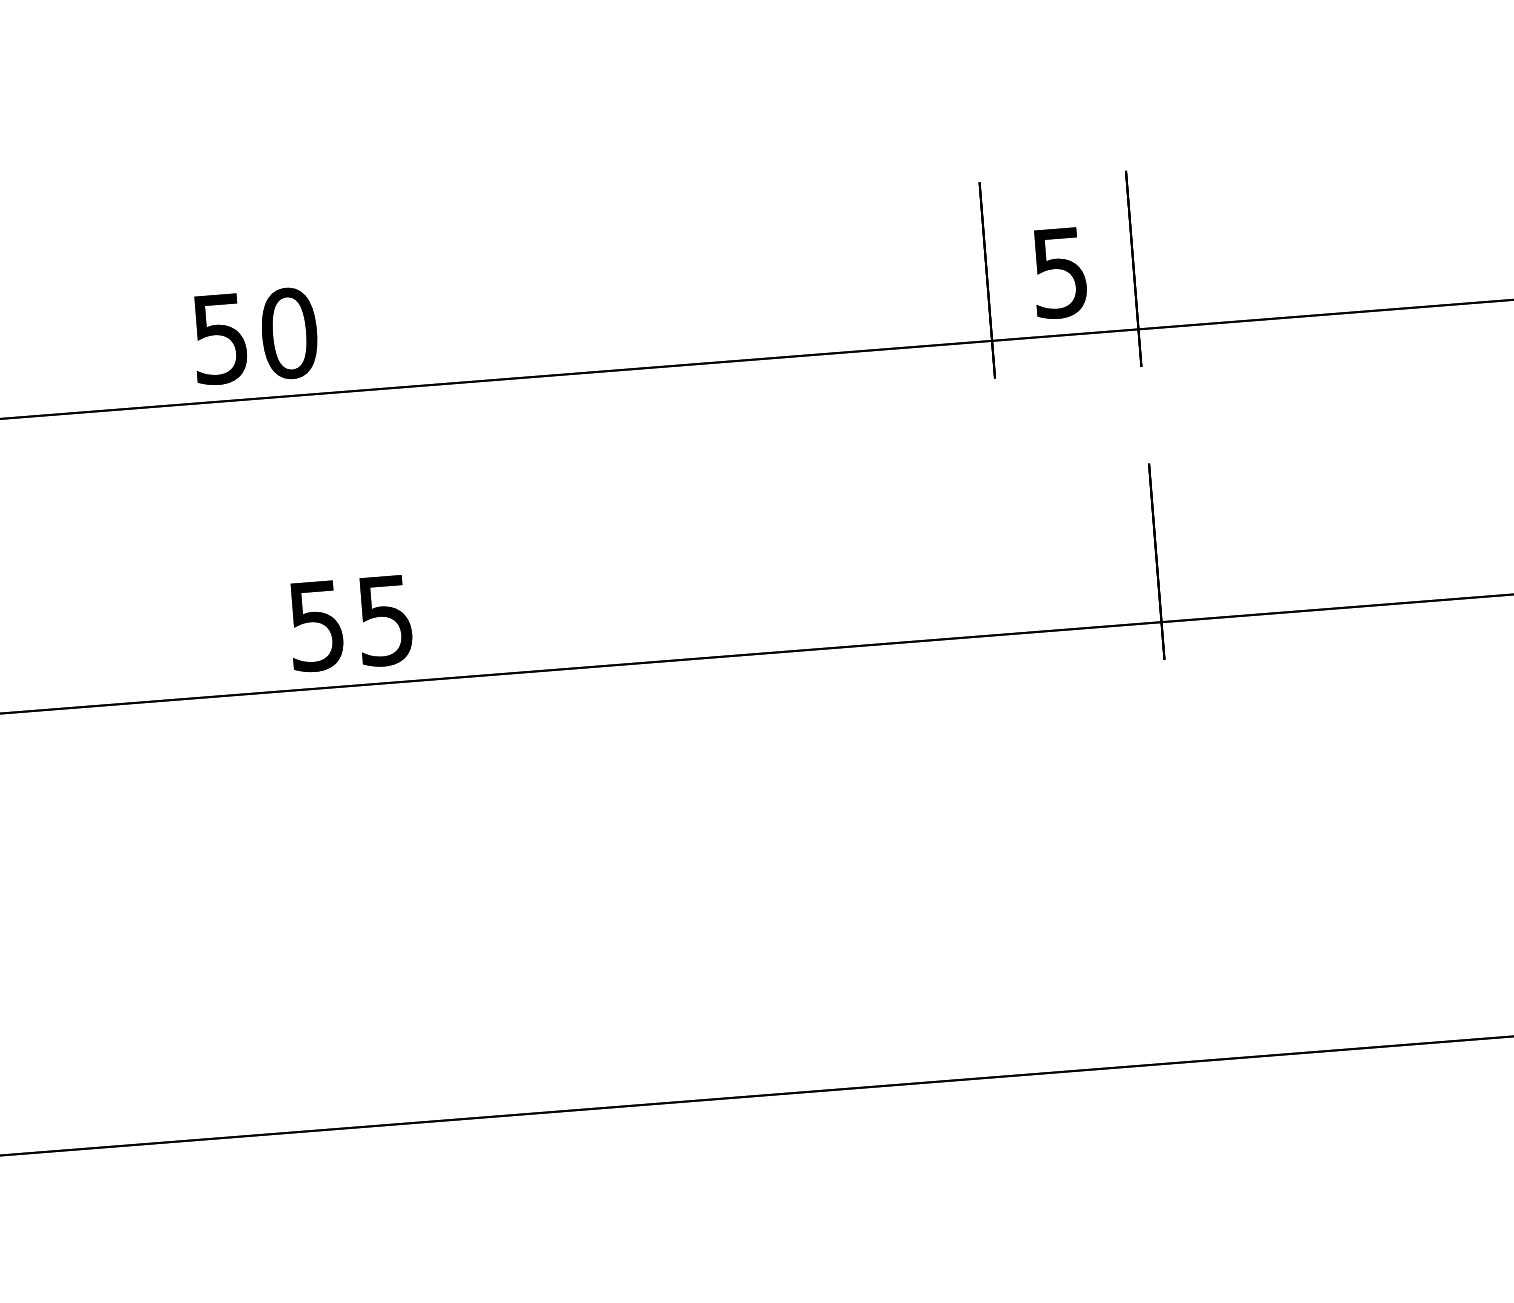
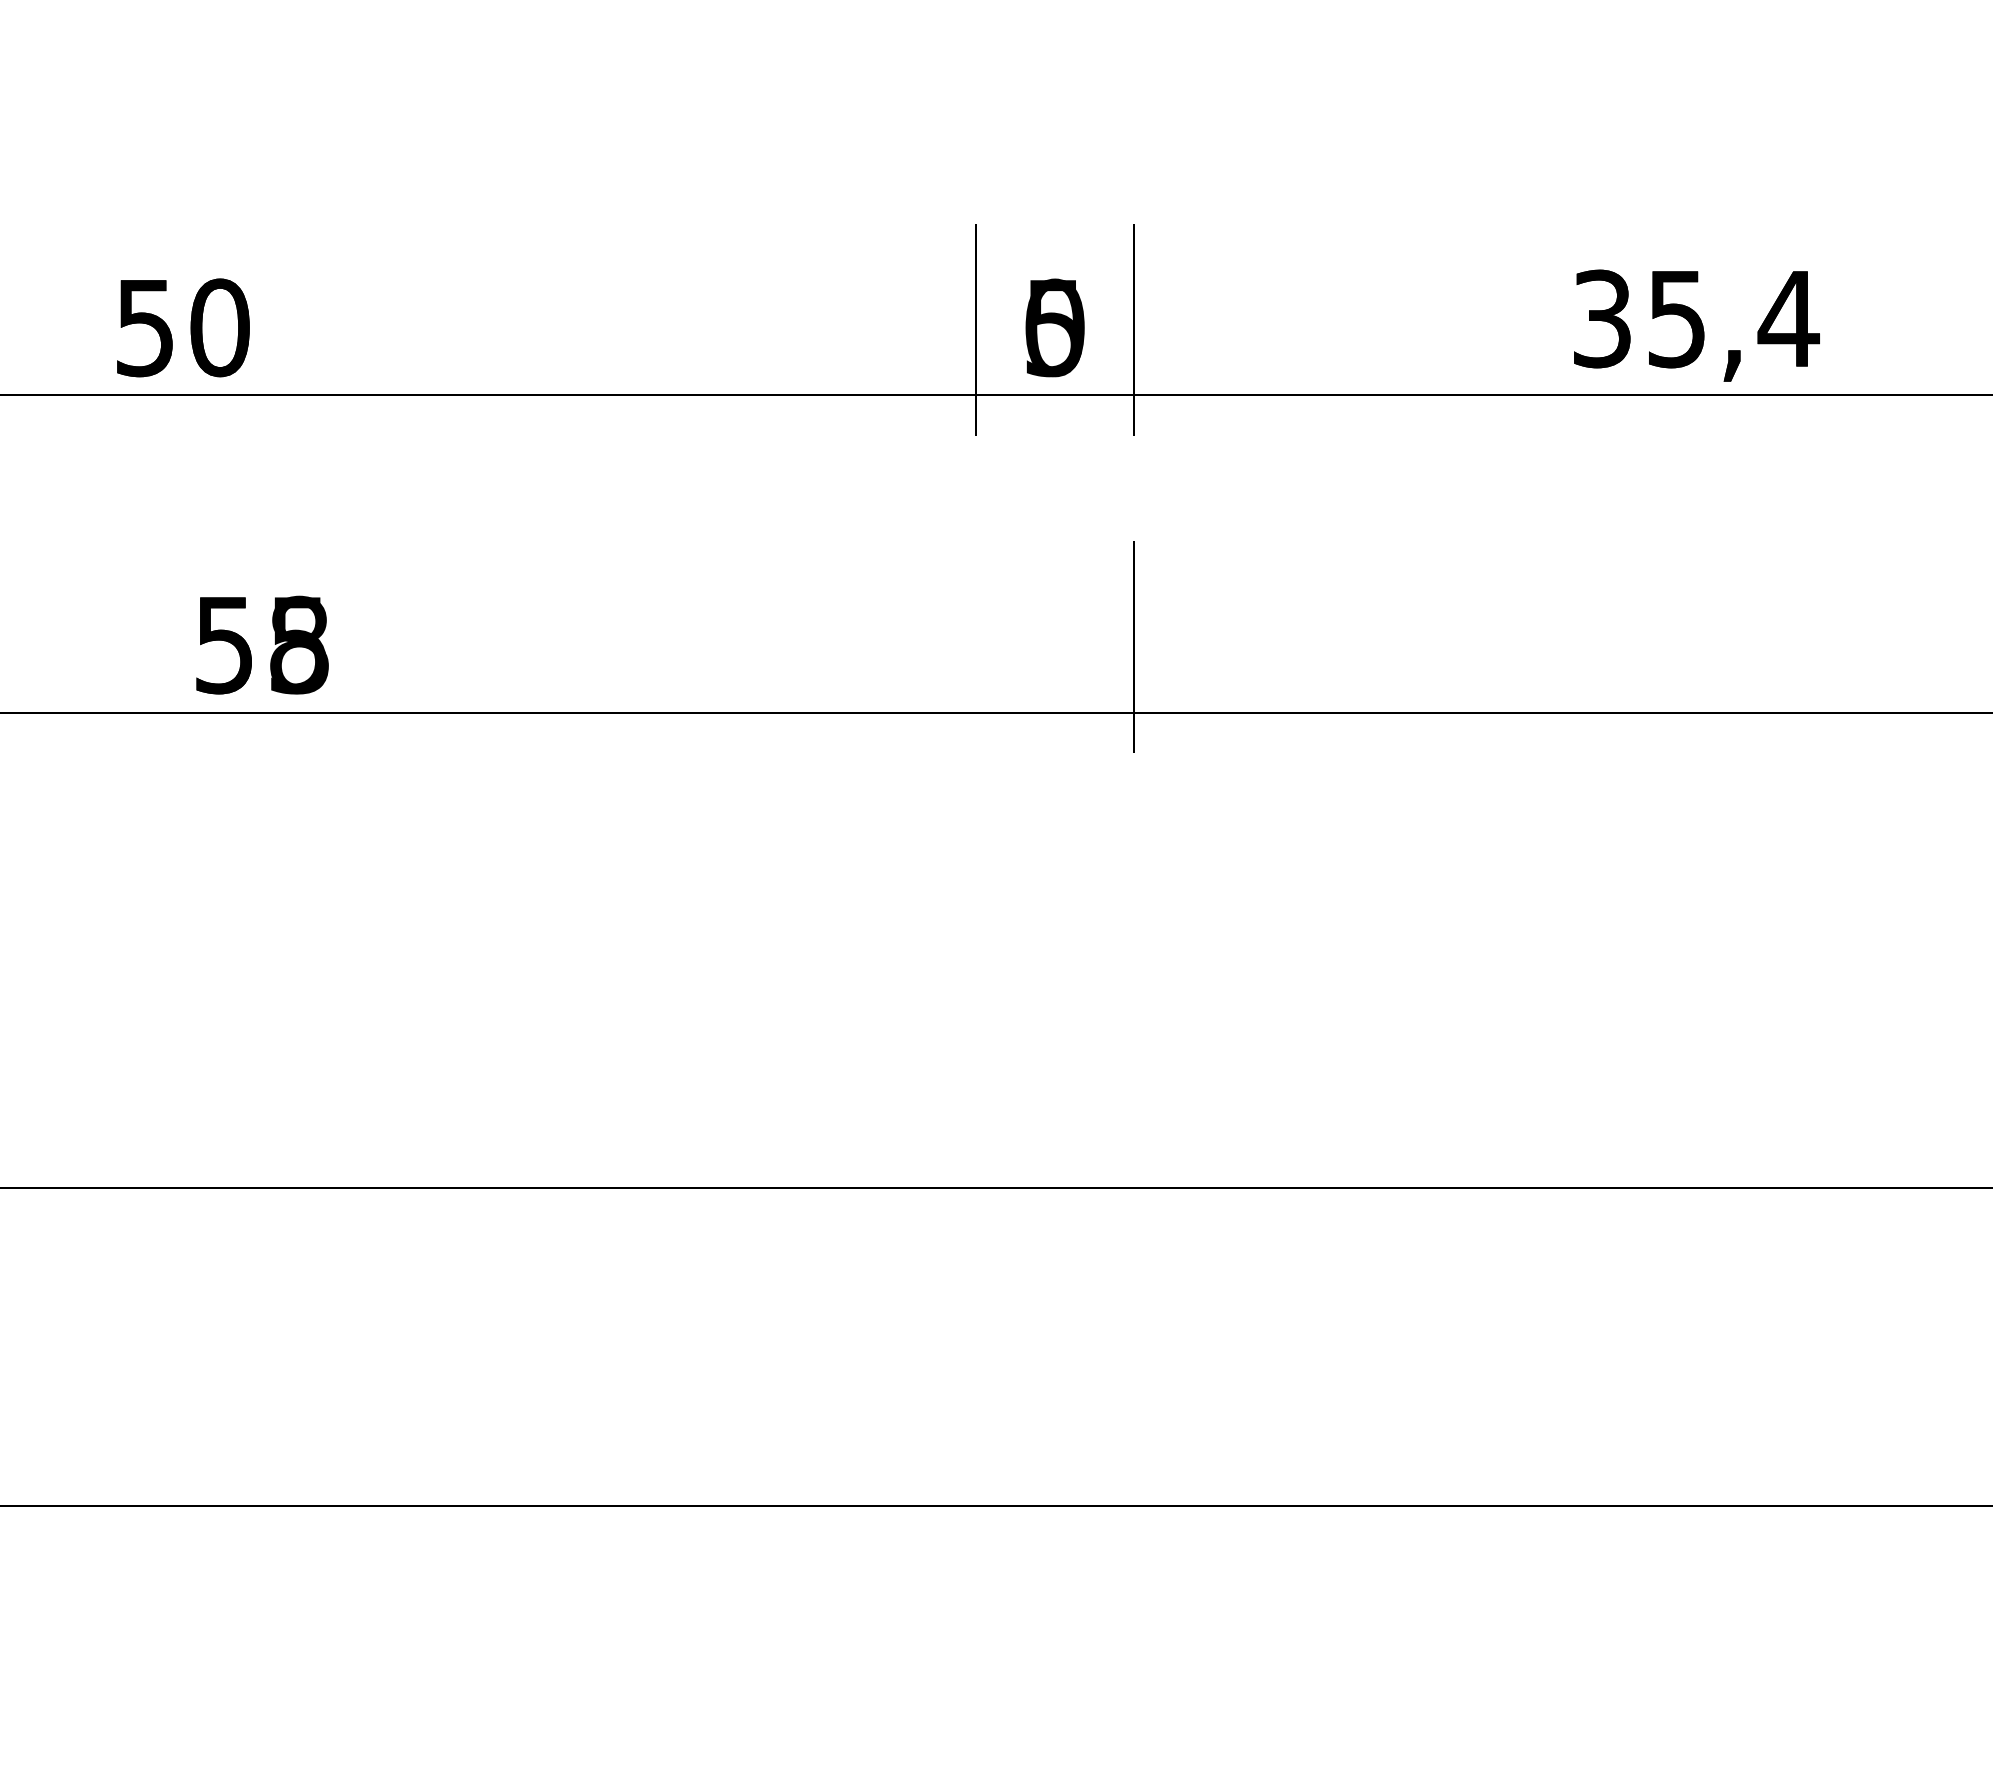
text: (1059, 272) -> (1054, 327), 5 -> 0
text: (385, 619) -> (299, 644), 55 -> 58

